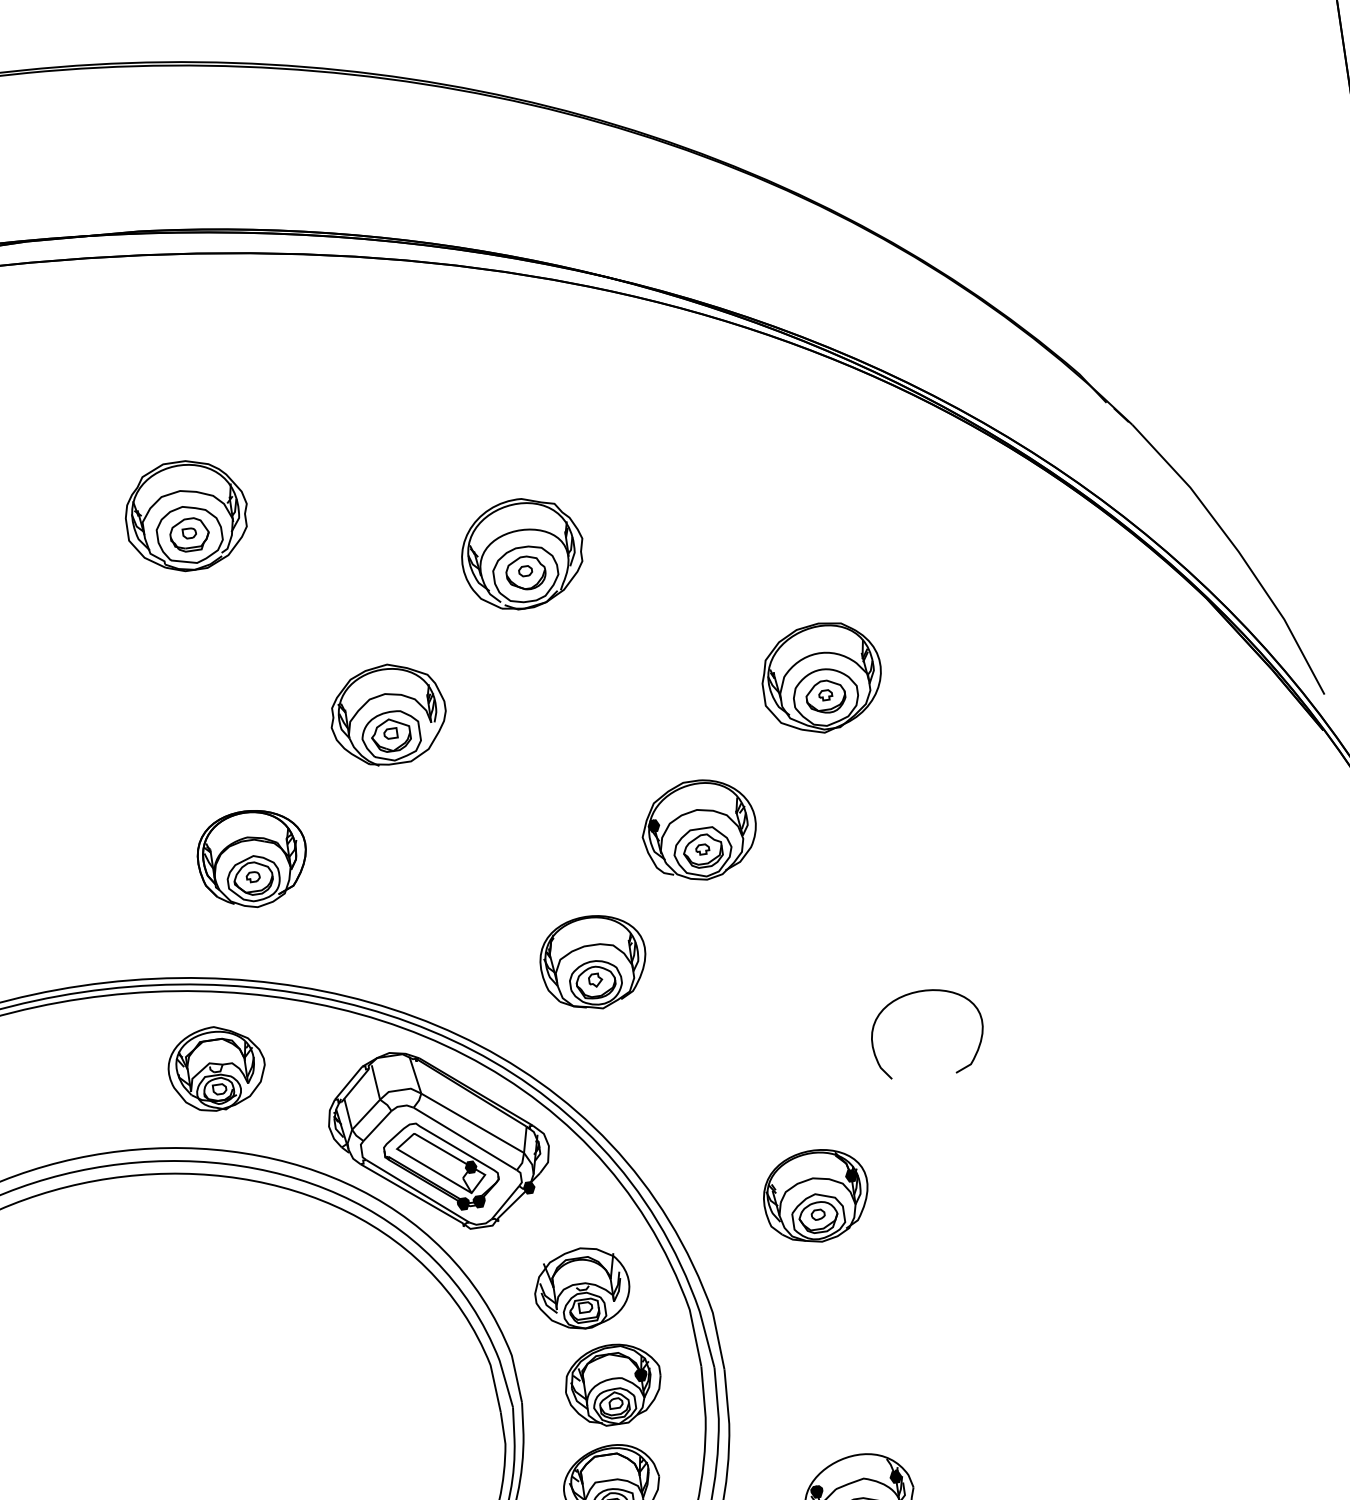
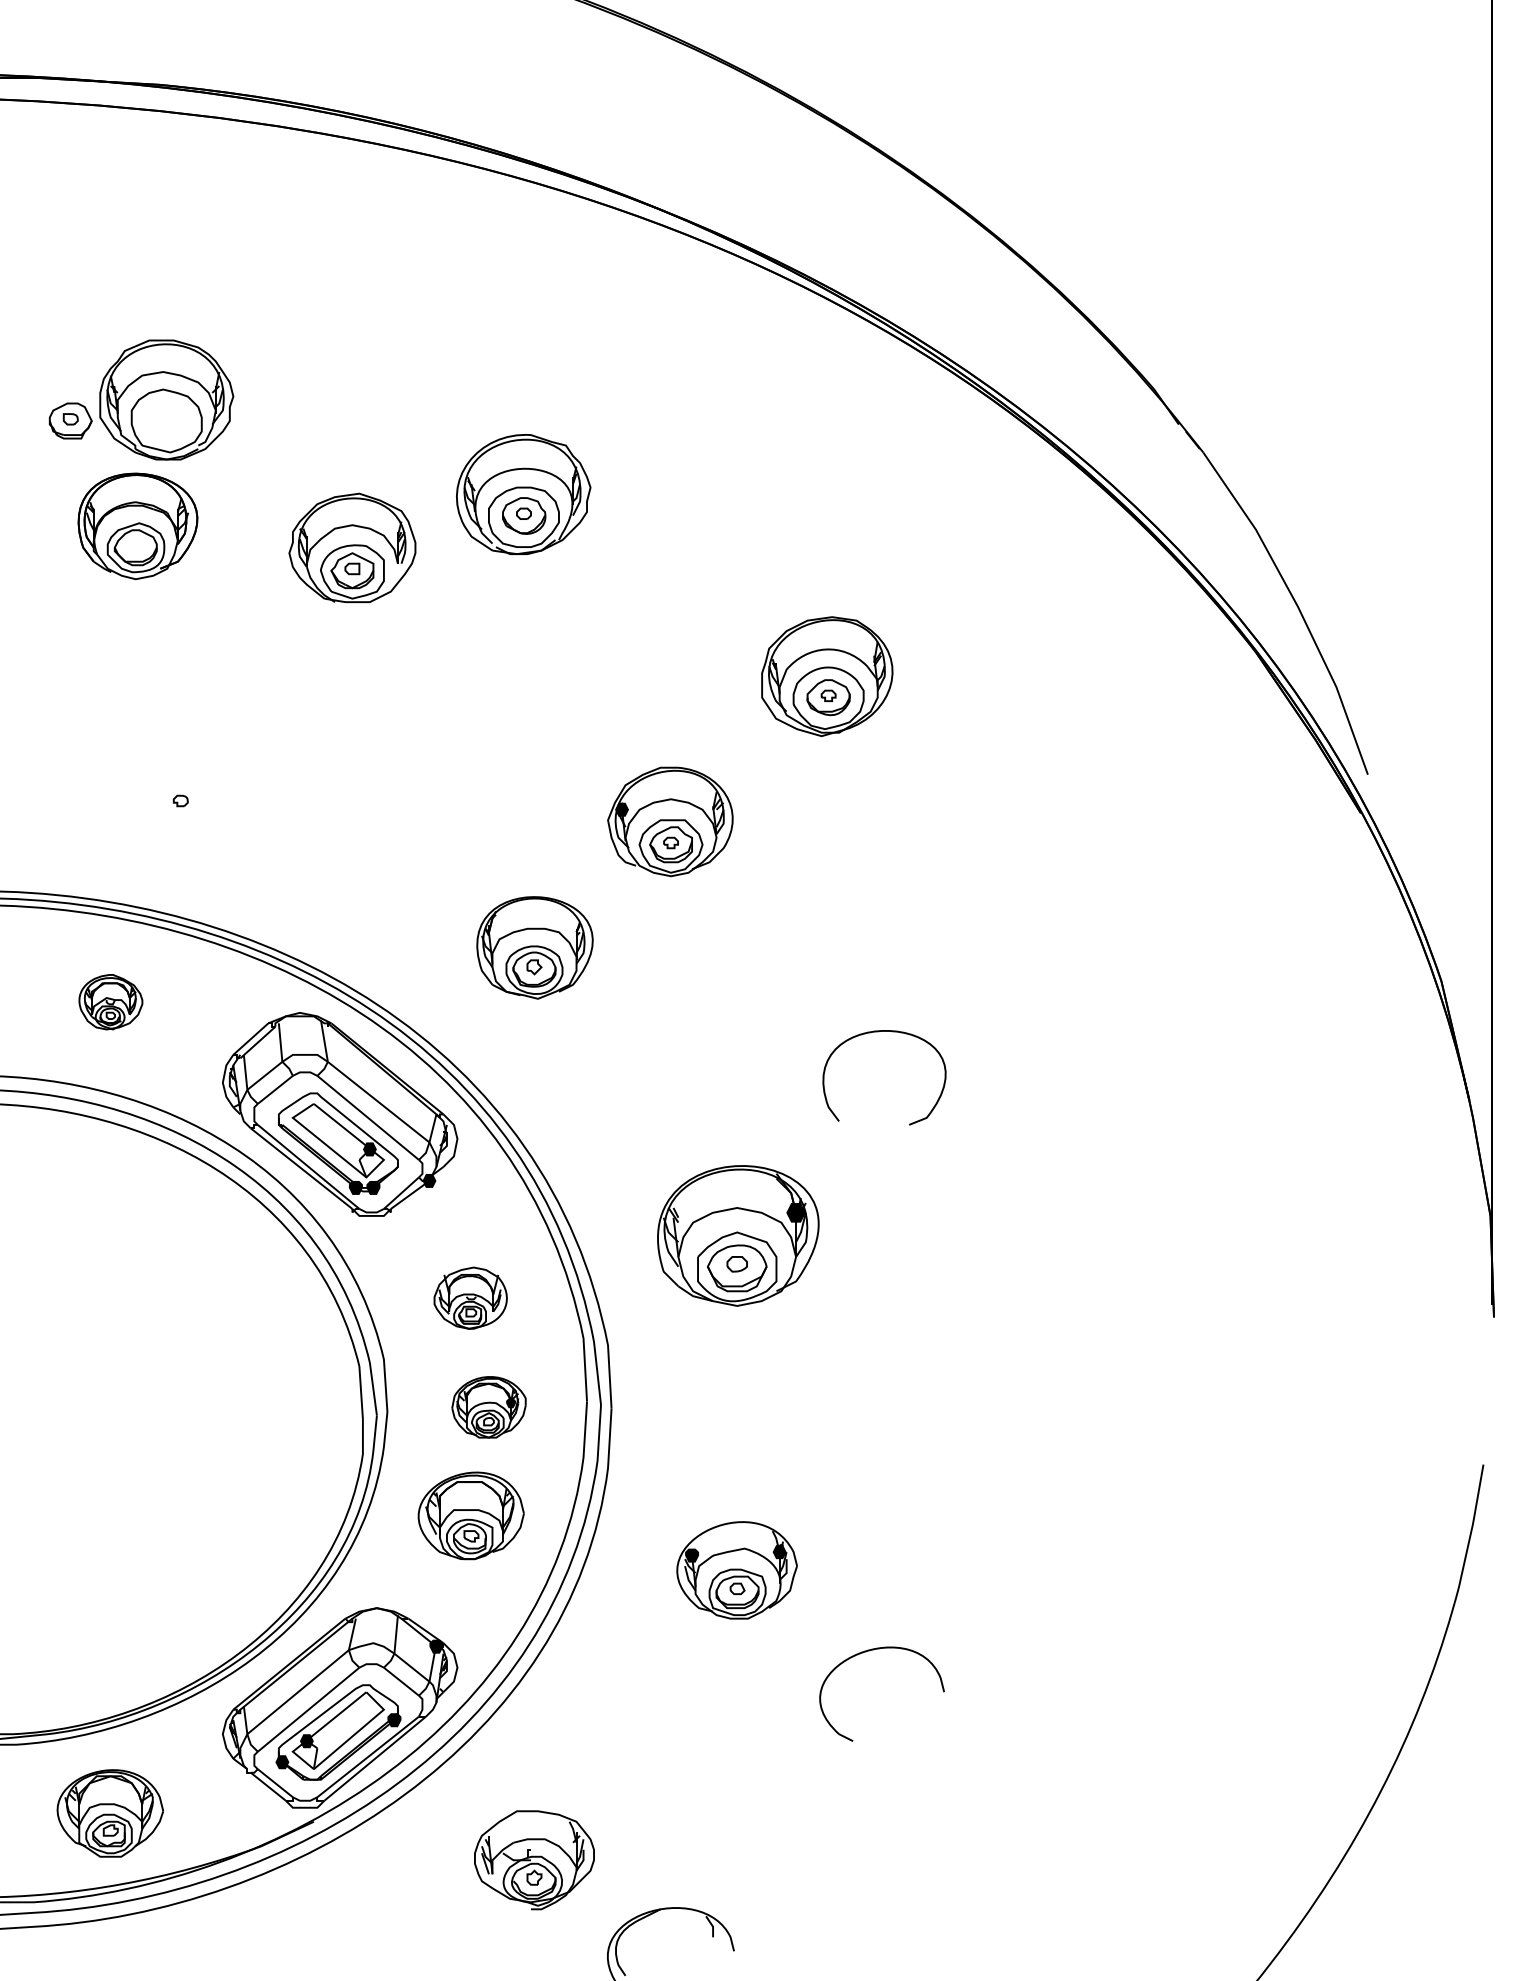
part: (189, 534) -> (70, 420), moved
part: (388, 714) -> (352, 547), moved
part: (252, 859) -> (137, 526), moved
part: (216, 1068) -> (110, 1001), size x0.6
part: (816, 1195) -> (738, 1235), size x1.4
part: (581, 1287) -> (470, 1297), size x0.7
part: (612, 1385) -> (488, 1407), size x0.7

